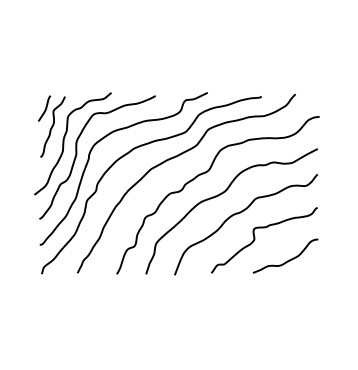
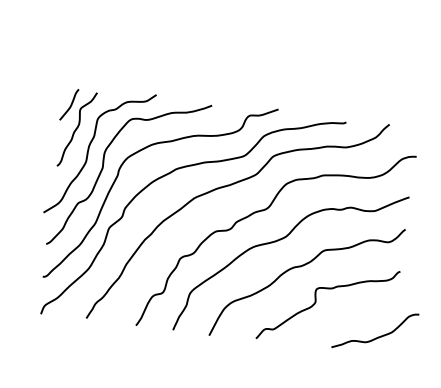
curve: (287, 260) -> (377, 336), moved

